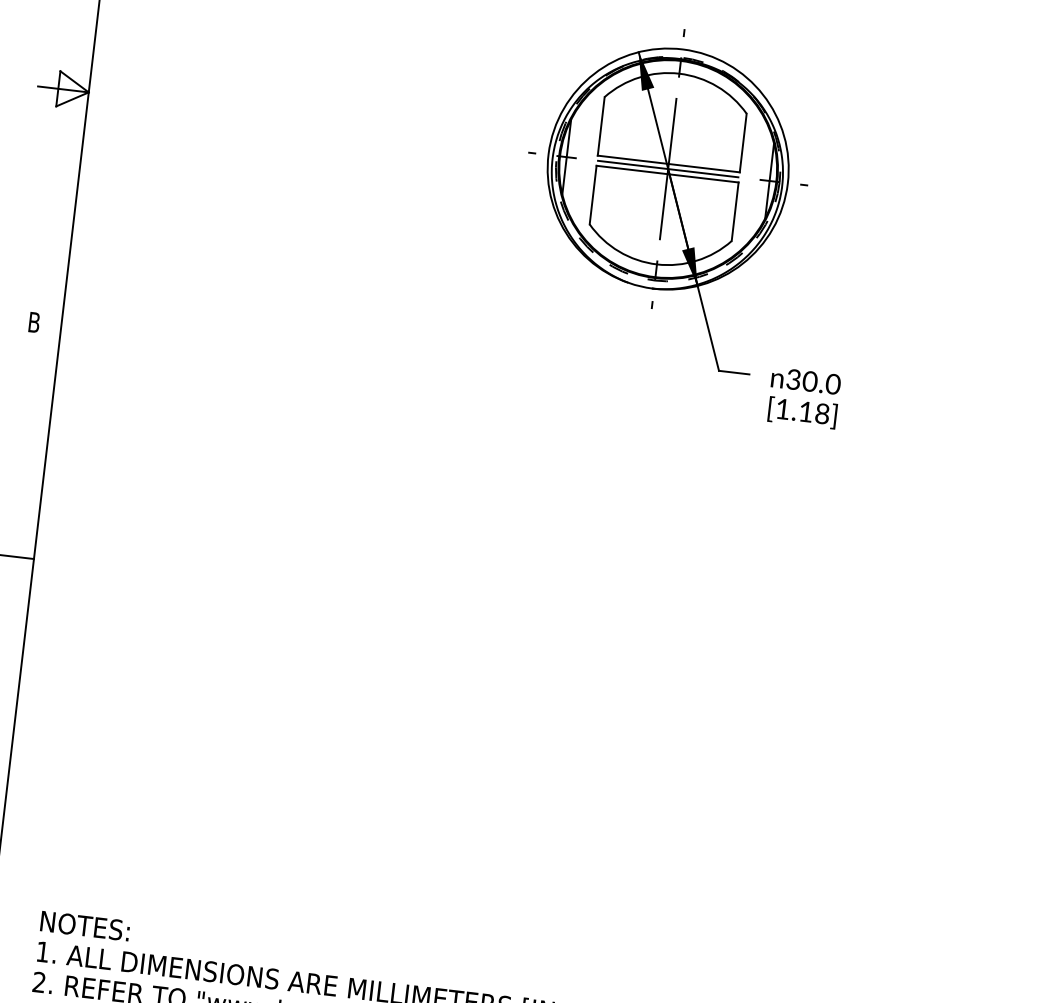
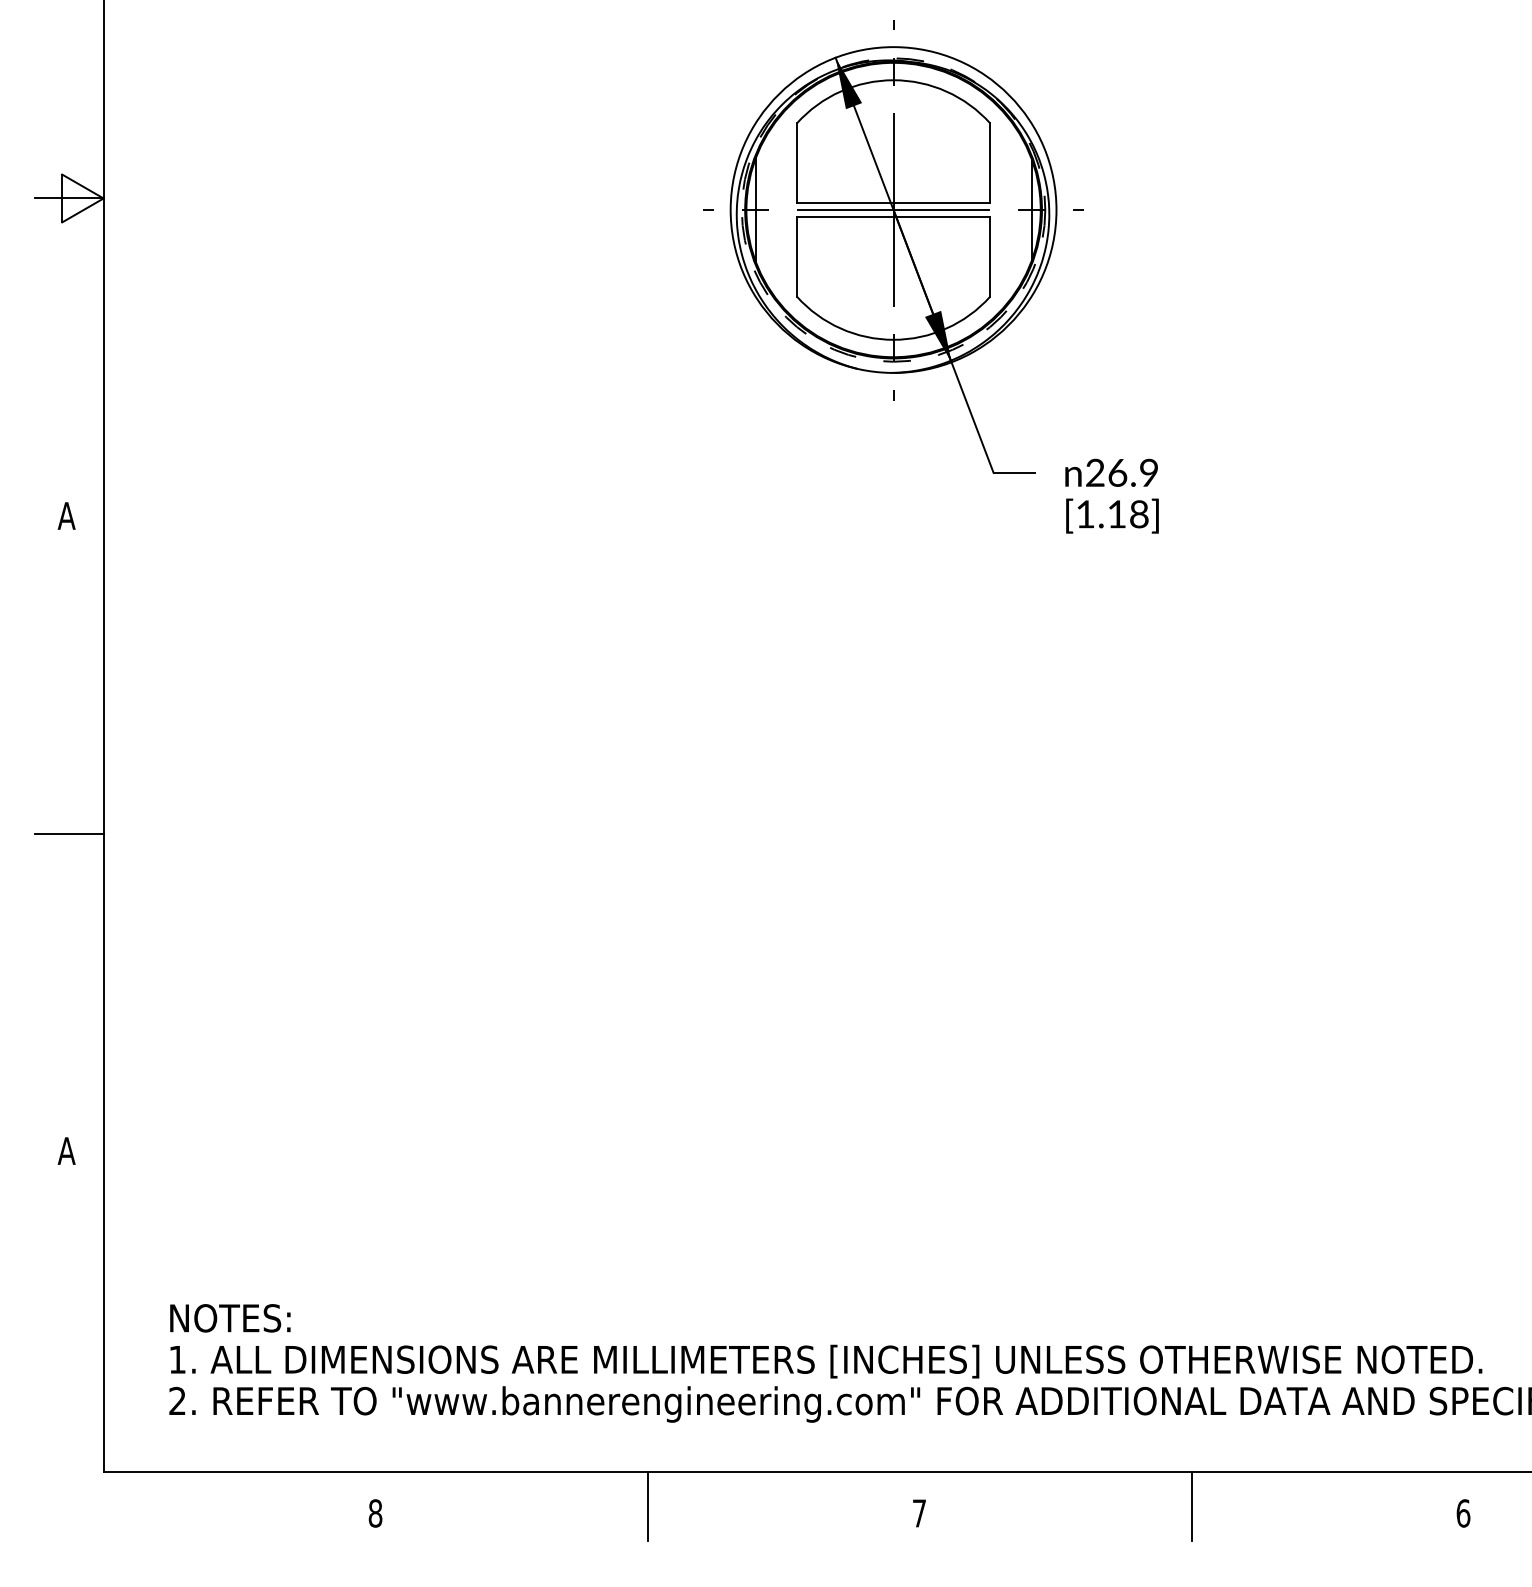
text: (34, 322) -> (66, 515), B -> A
text: (813, 381) -> (1122, 472), 30.0 -> 26.9

